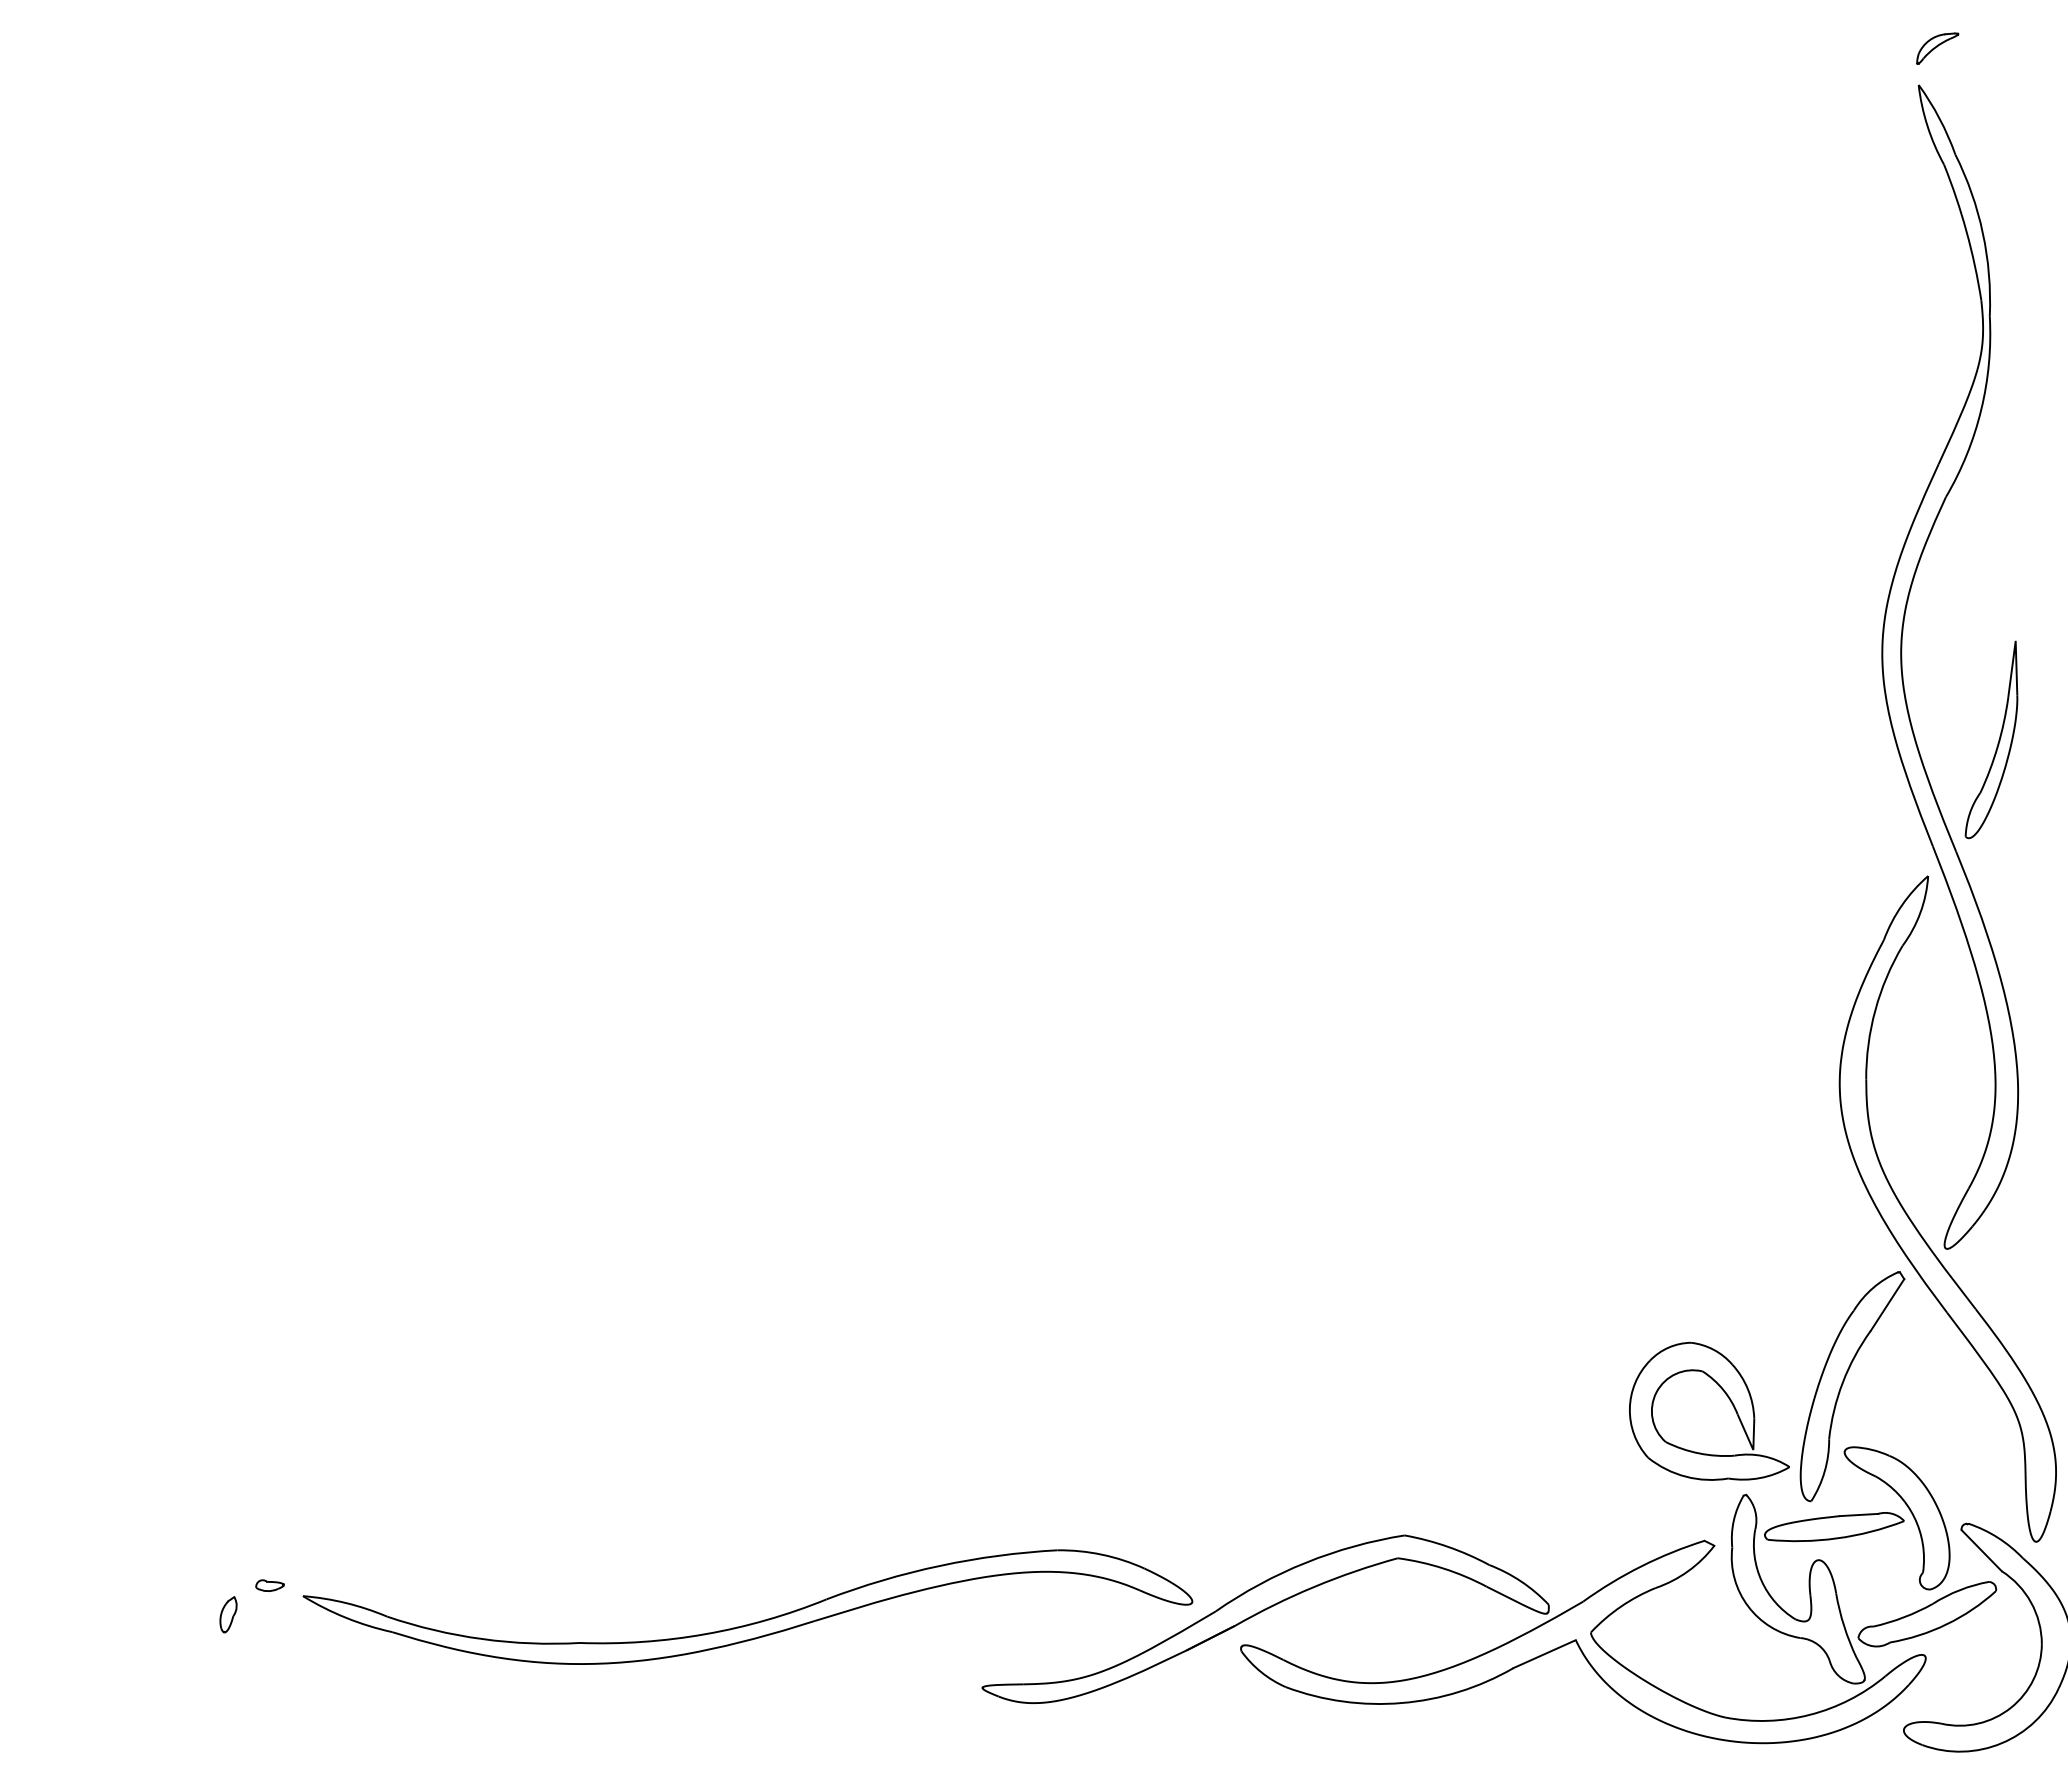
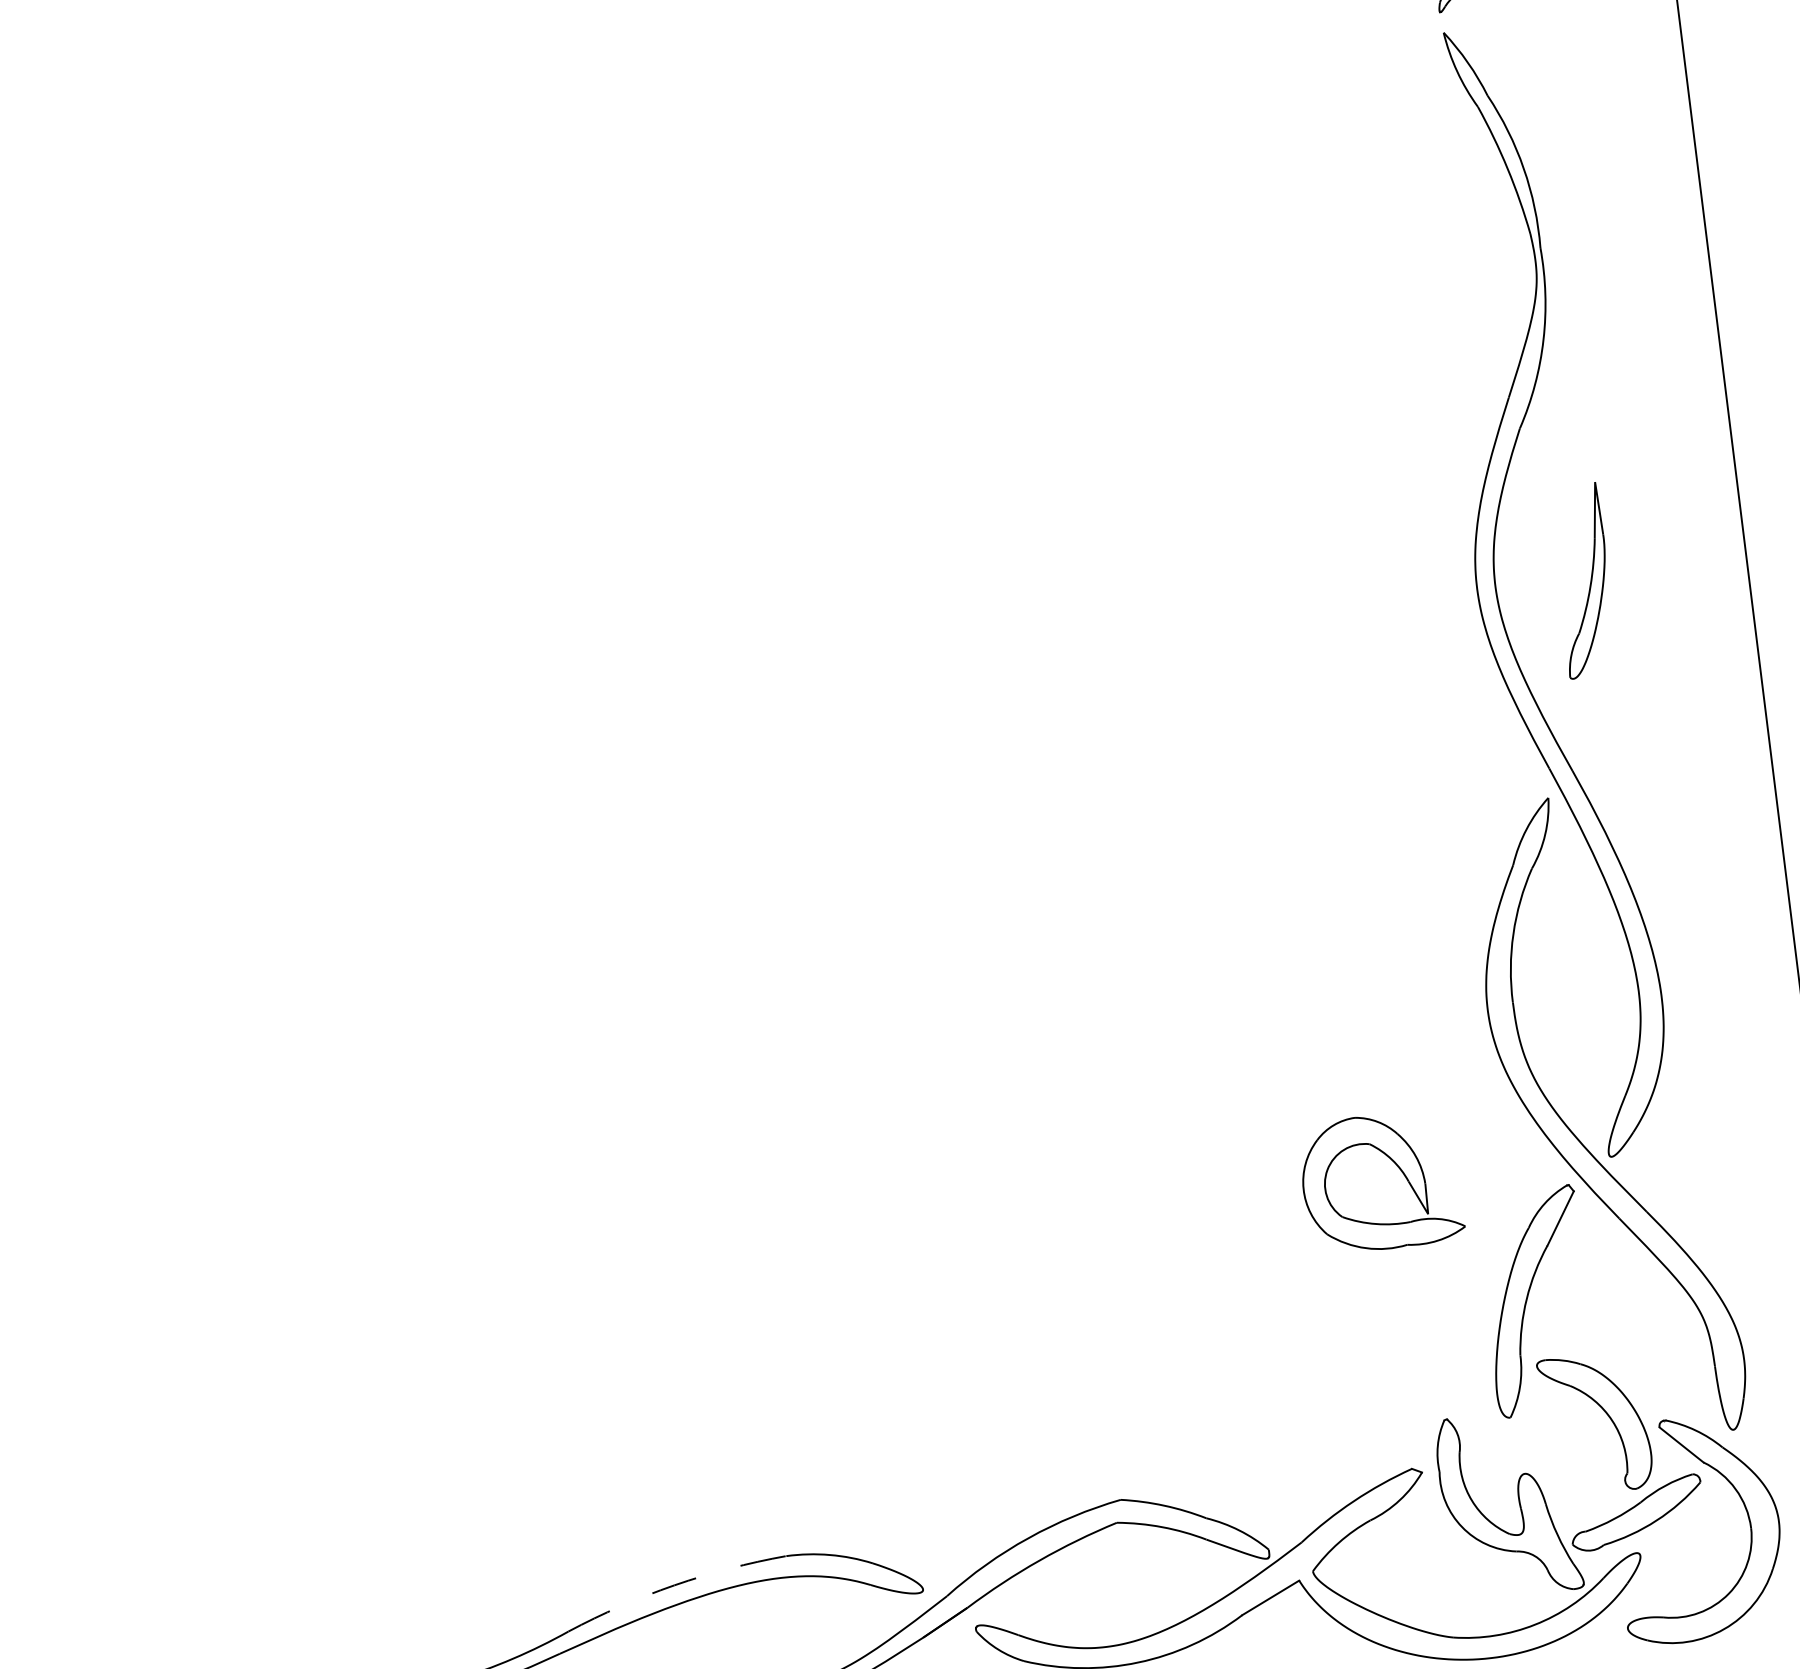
part: (1998, 739) -> (1590, 579), moved
part: (1727, 1397) -> (1396, 1166), moved
part: (1834, 1527) -> (1536, 1440), removed
arc: (940, 1565) -> (674, 1584), solid -> dashed

